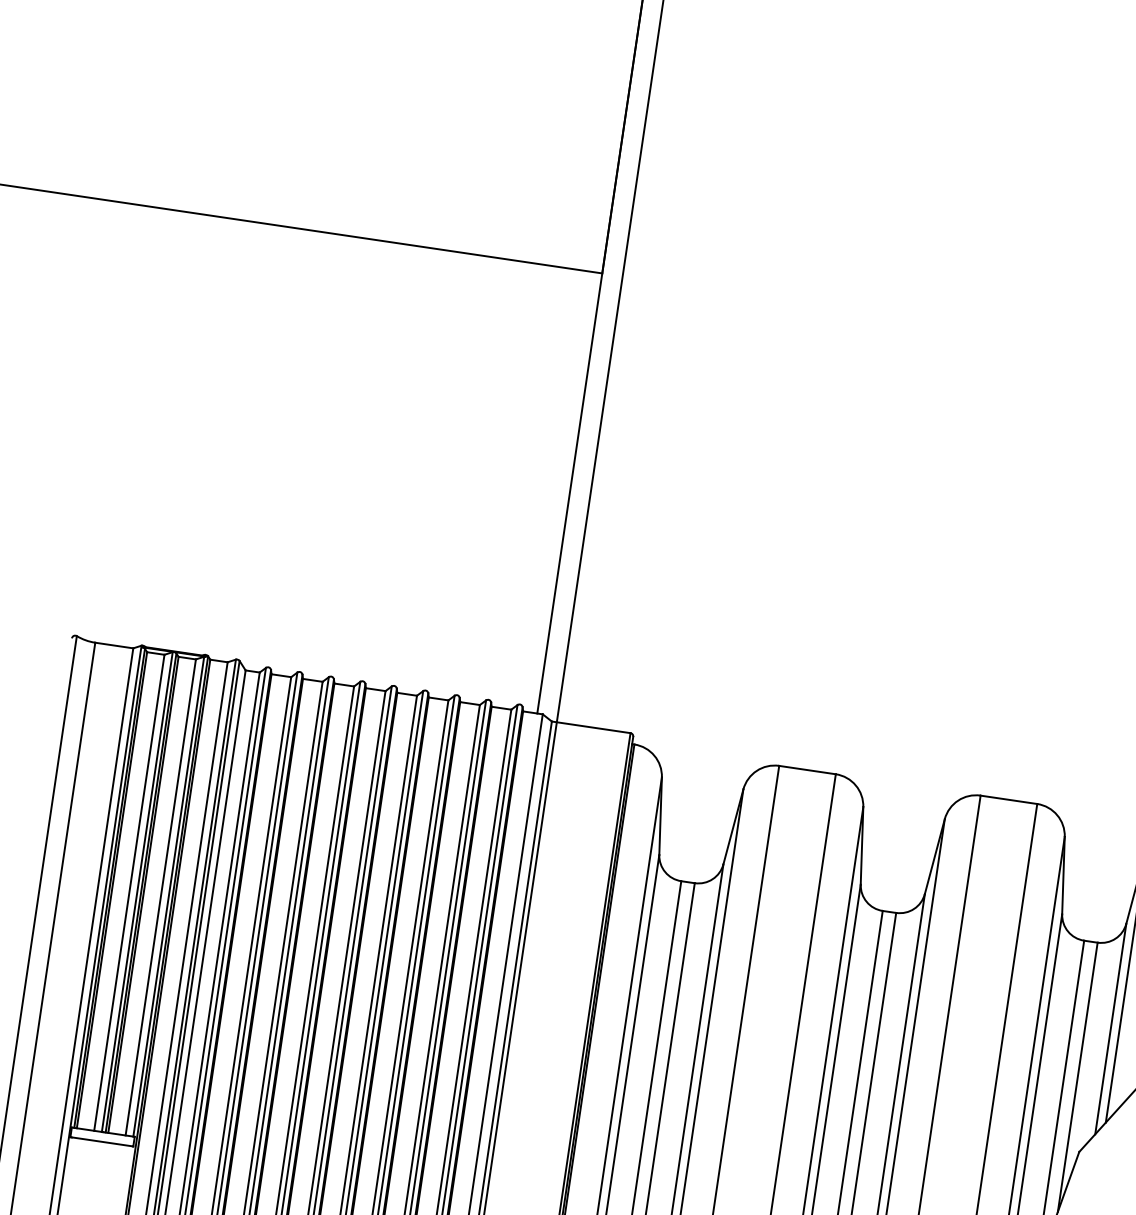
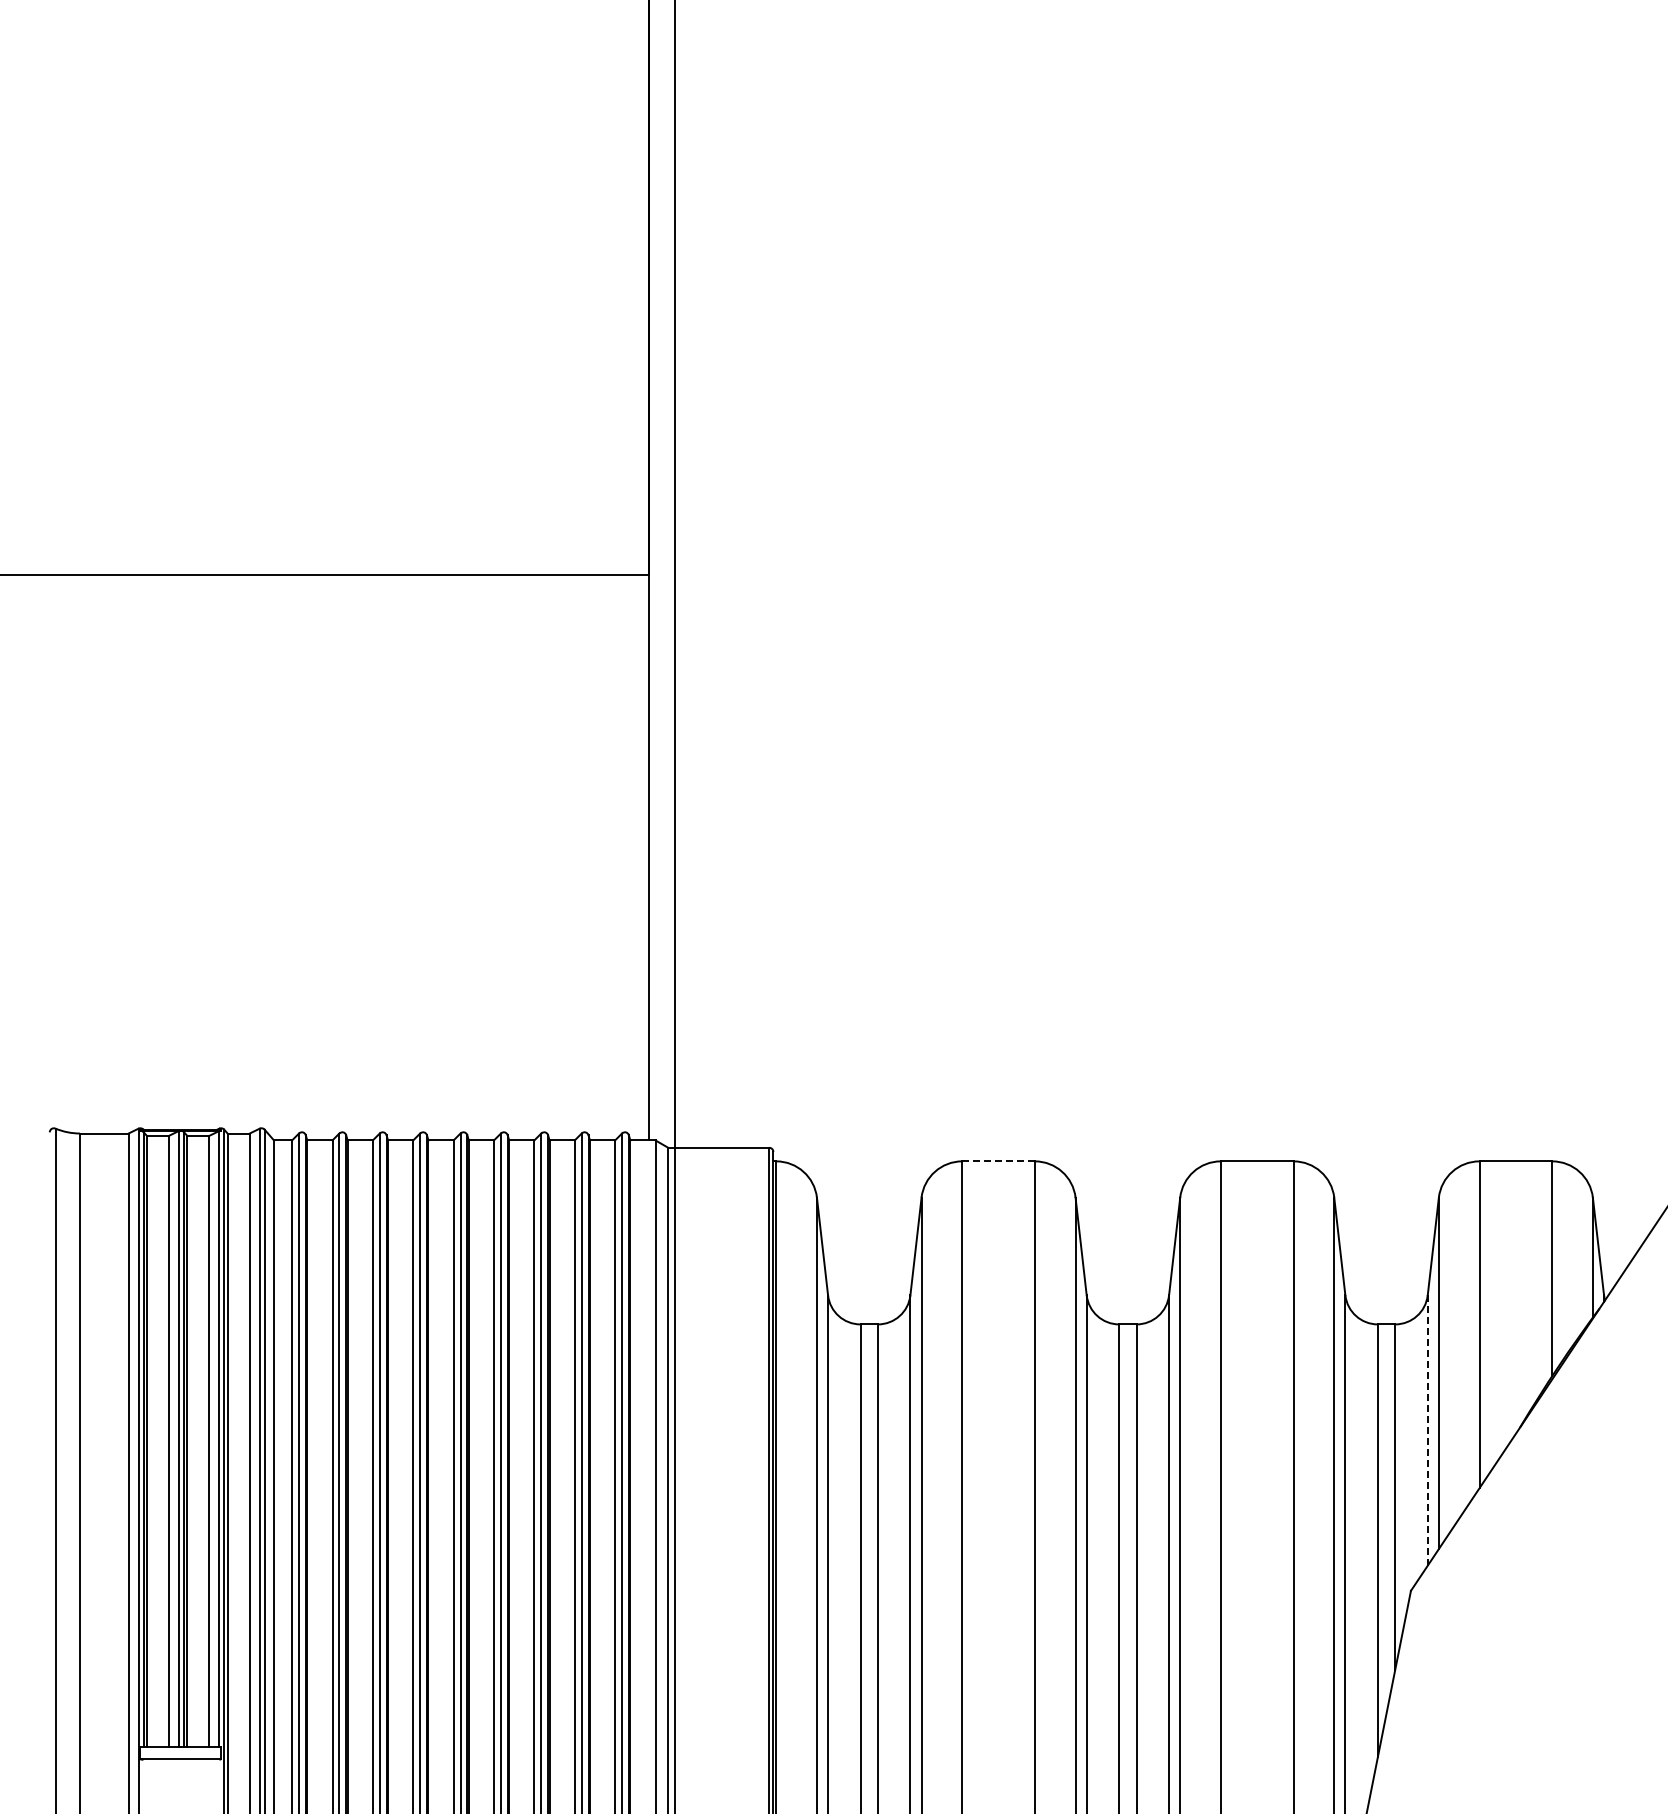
line: (807, 770) -> (998, 1161), solid -> dashed
line: (1110, 1029) -> (1427, 1431), solid -> dashed

